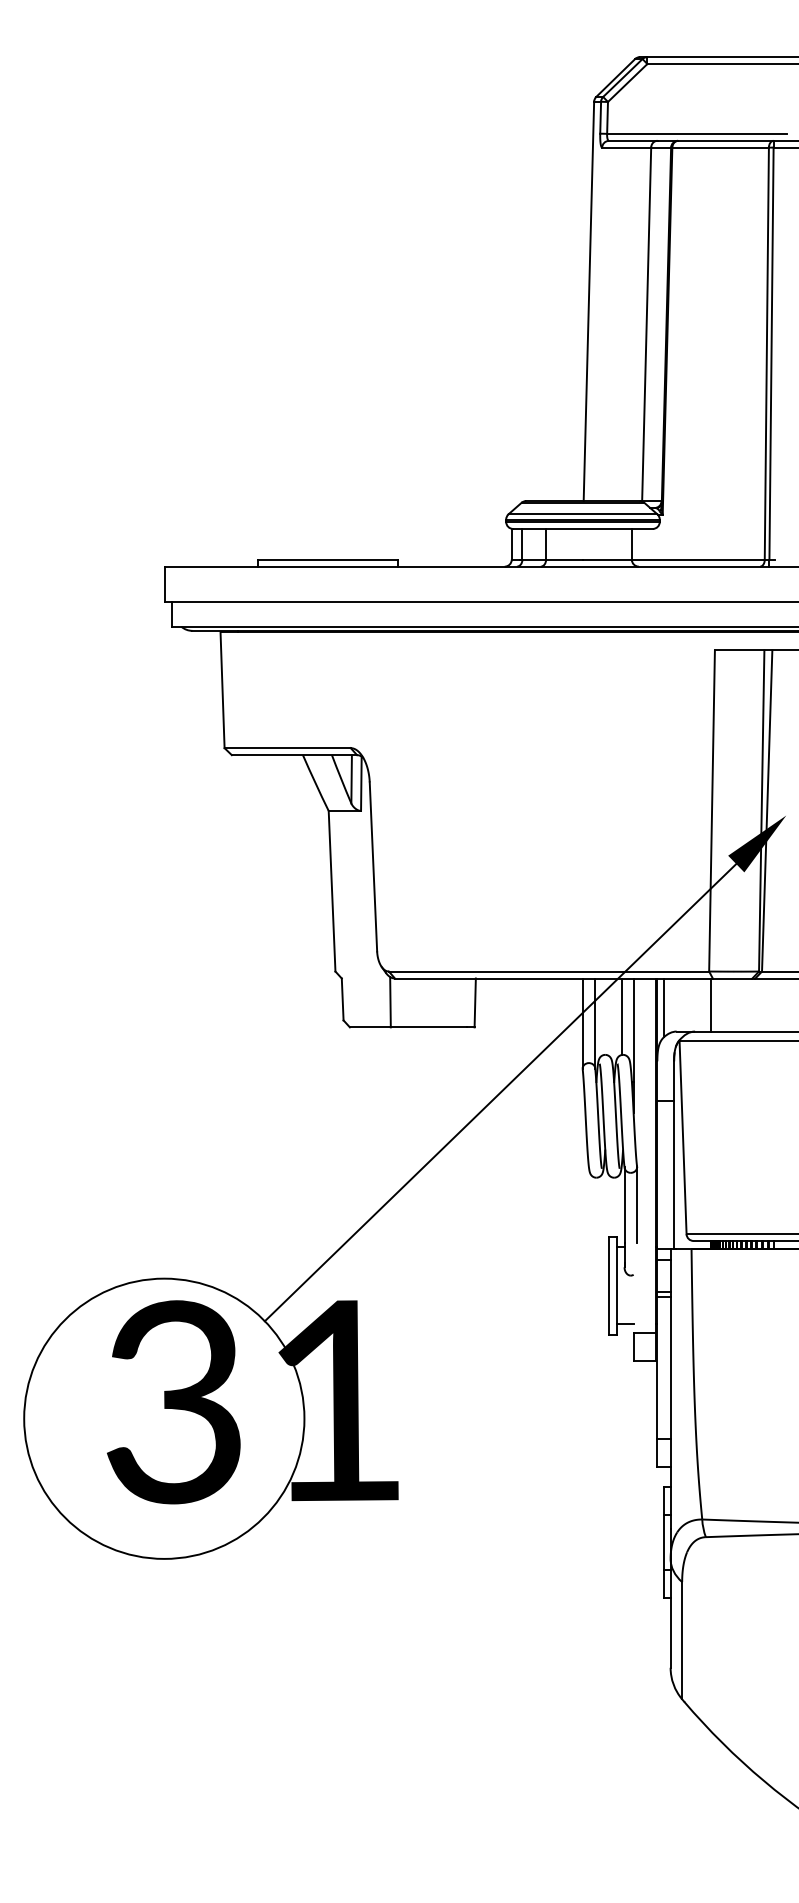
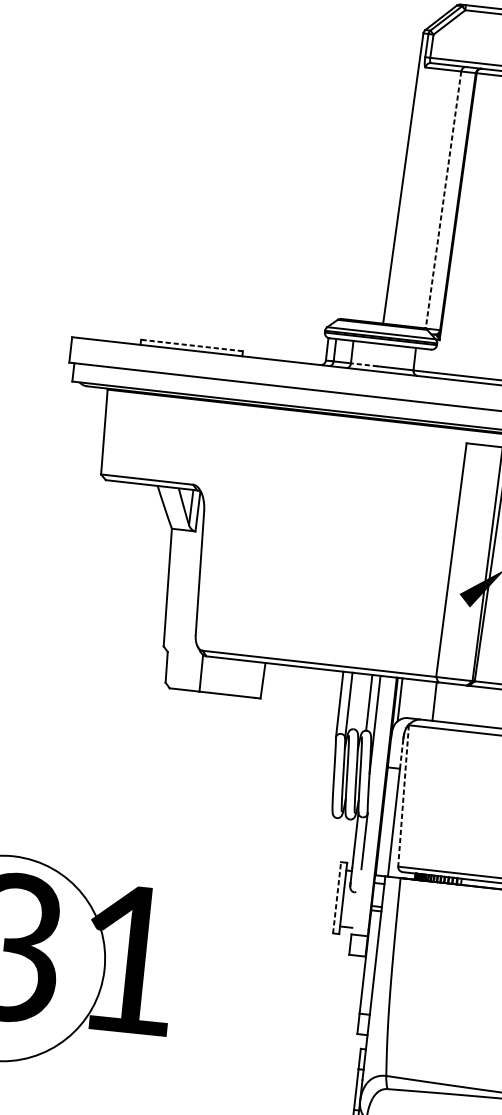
line: (646, 324) -> (443, 200), solid -> dashed
line: (328, 559) -> (192, 345), solid -> dashed
line: (564, 559) -> (364, 364), solid -> dashed
line: (674, 1081) -> (401, 754), solid -> dashed
line: (500, 1092) -> (274, 748), removed
line: (683, 1137) -> (403, 795), solid -> dashed
line: (608, 1285) -> (337, 897), solid -> dashed

